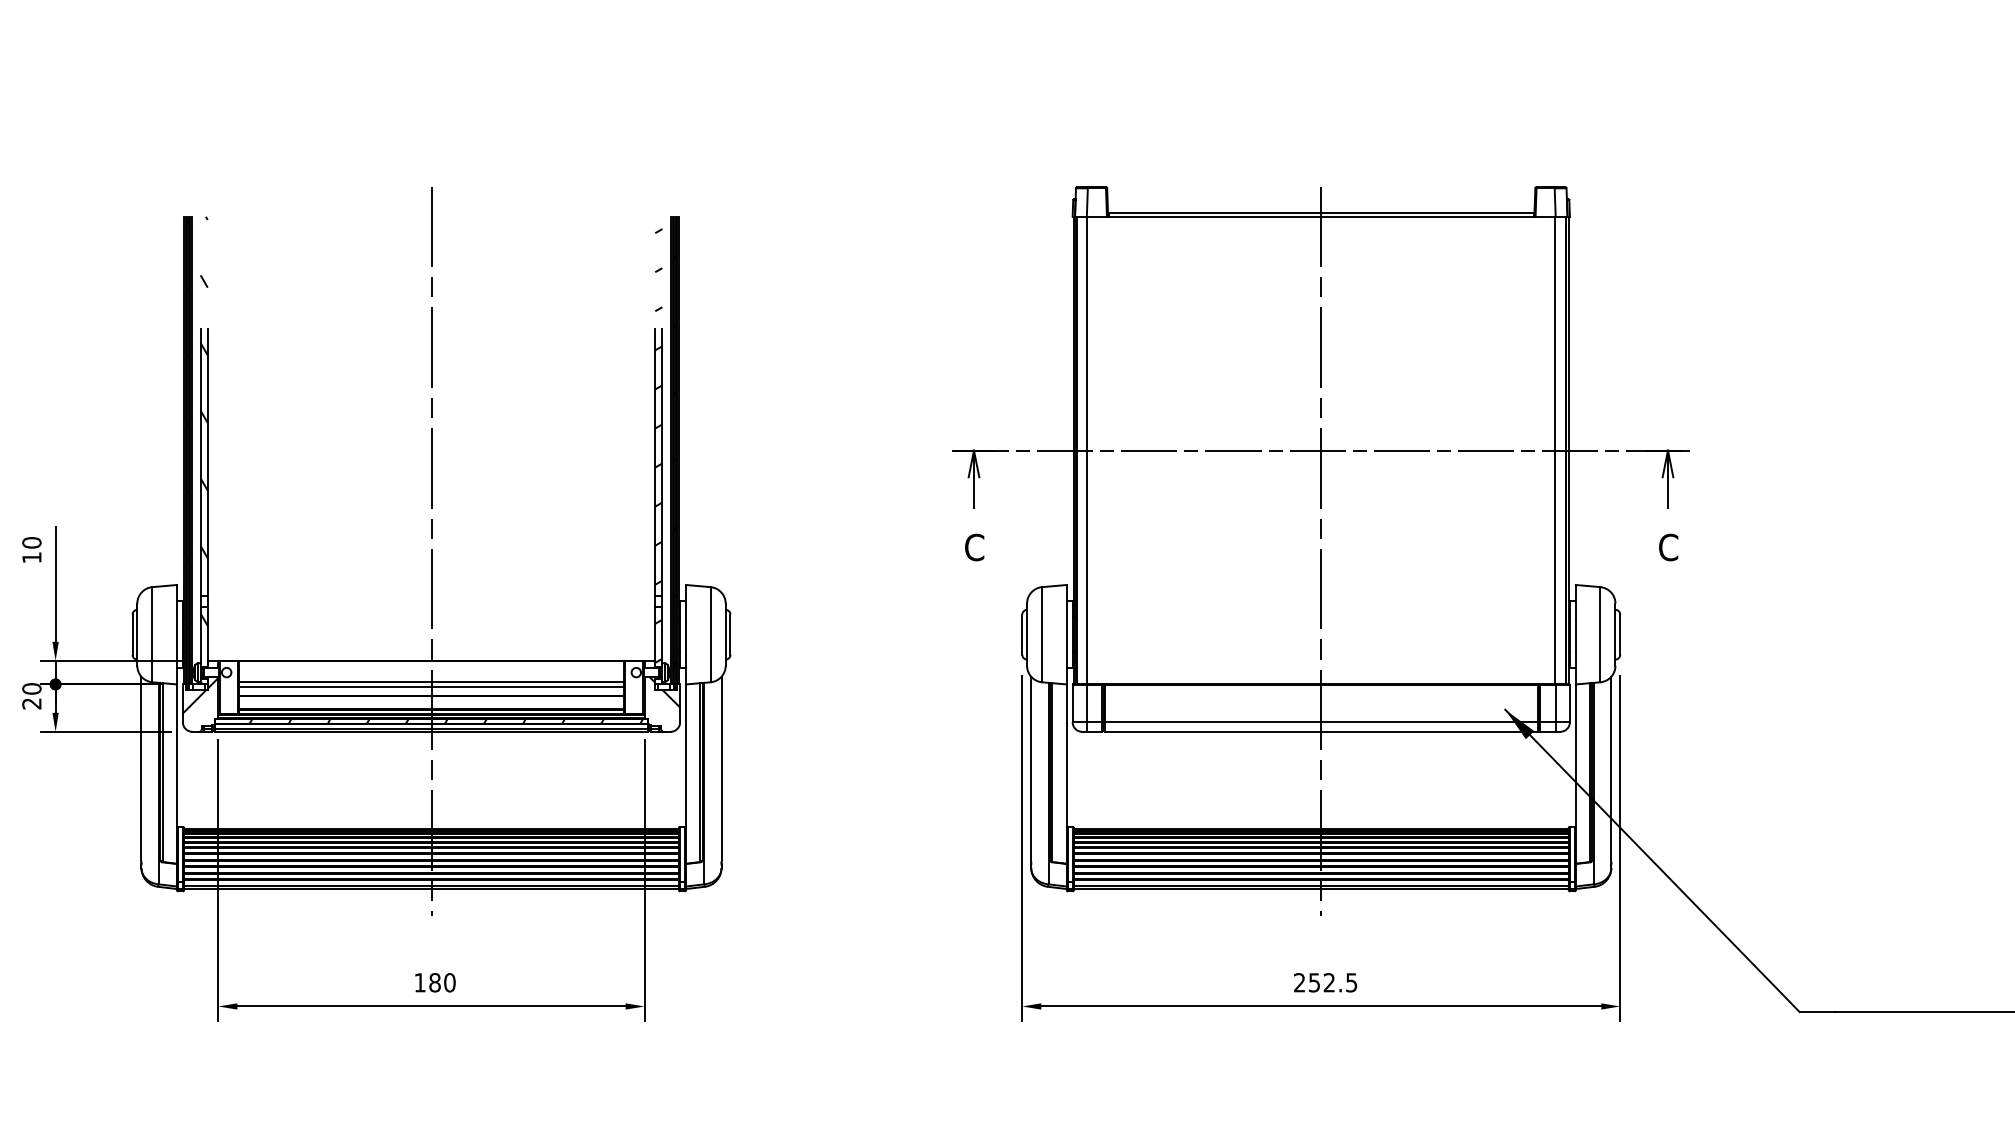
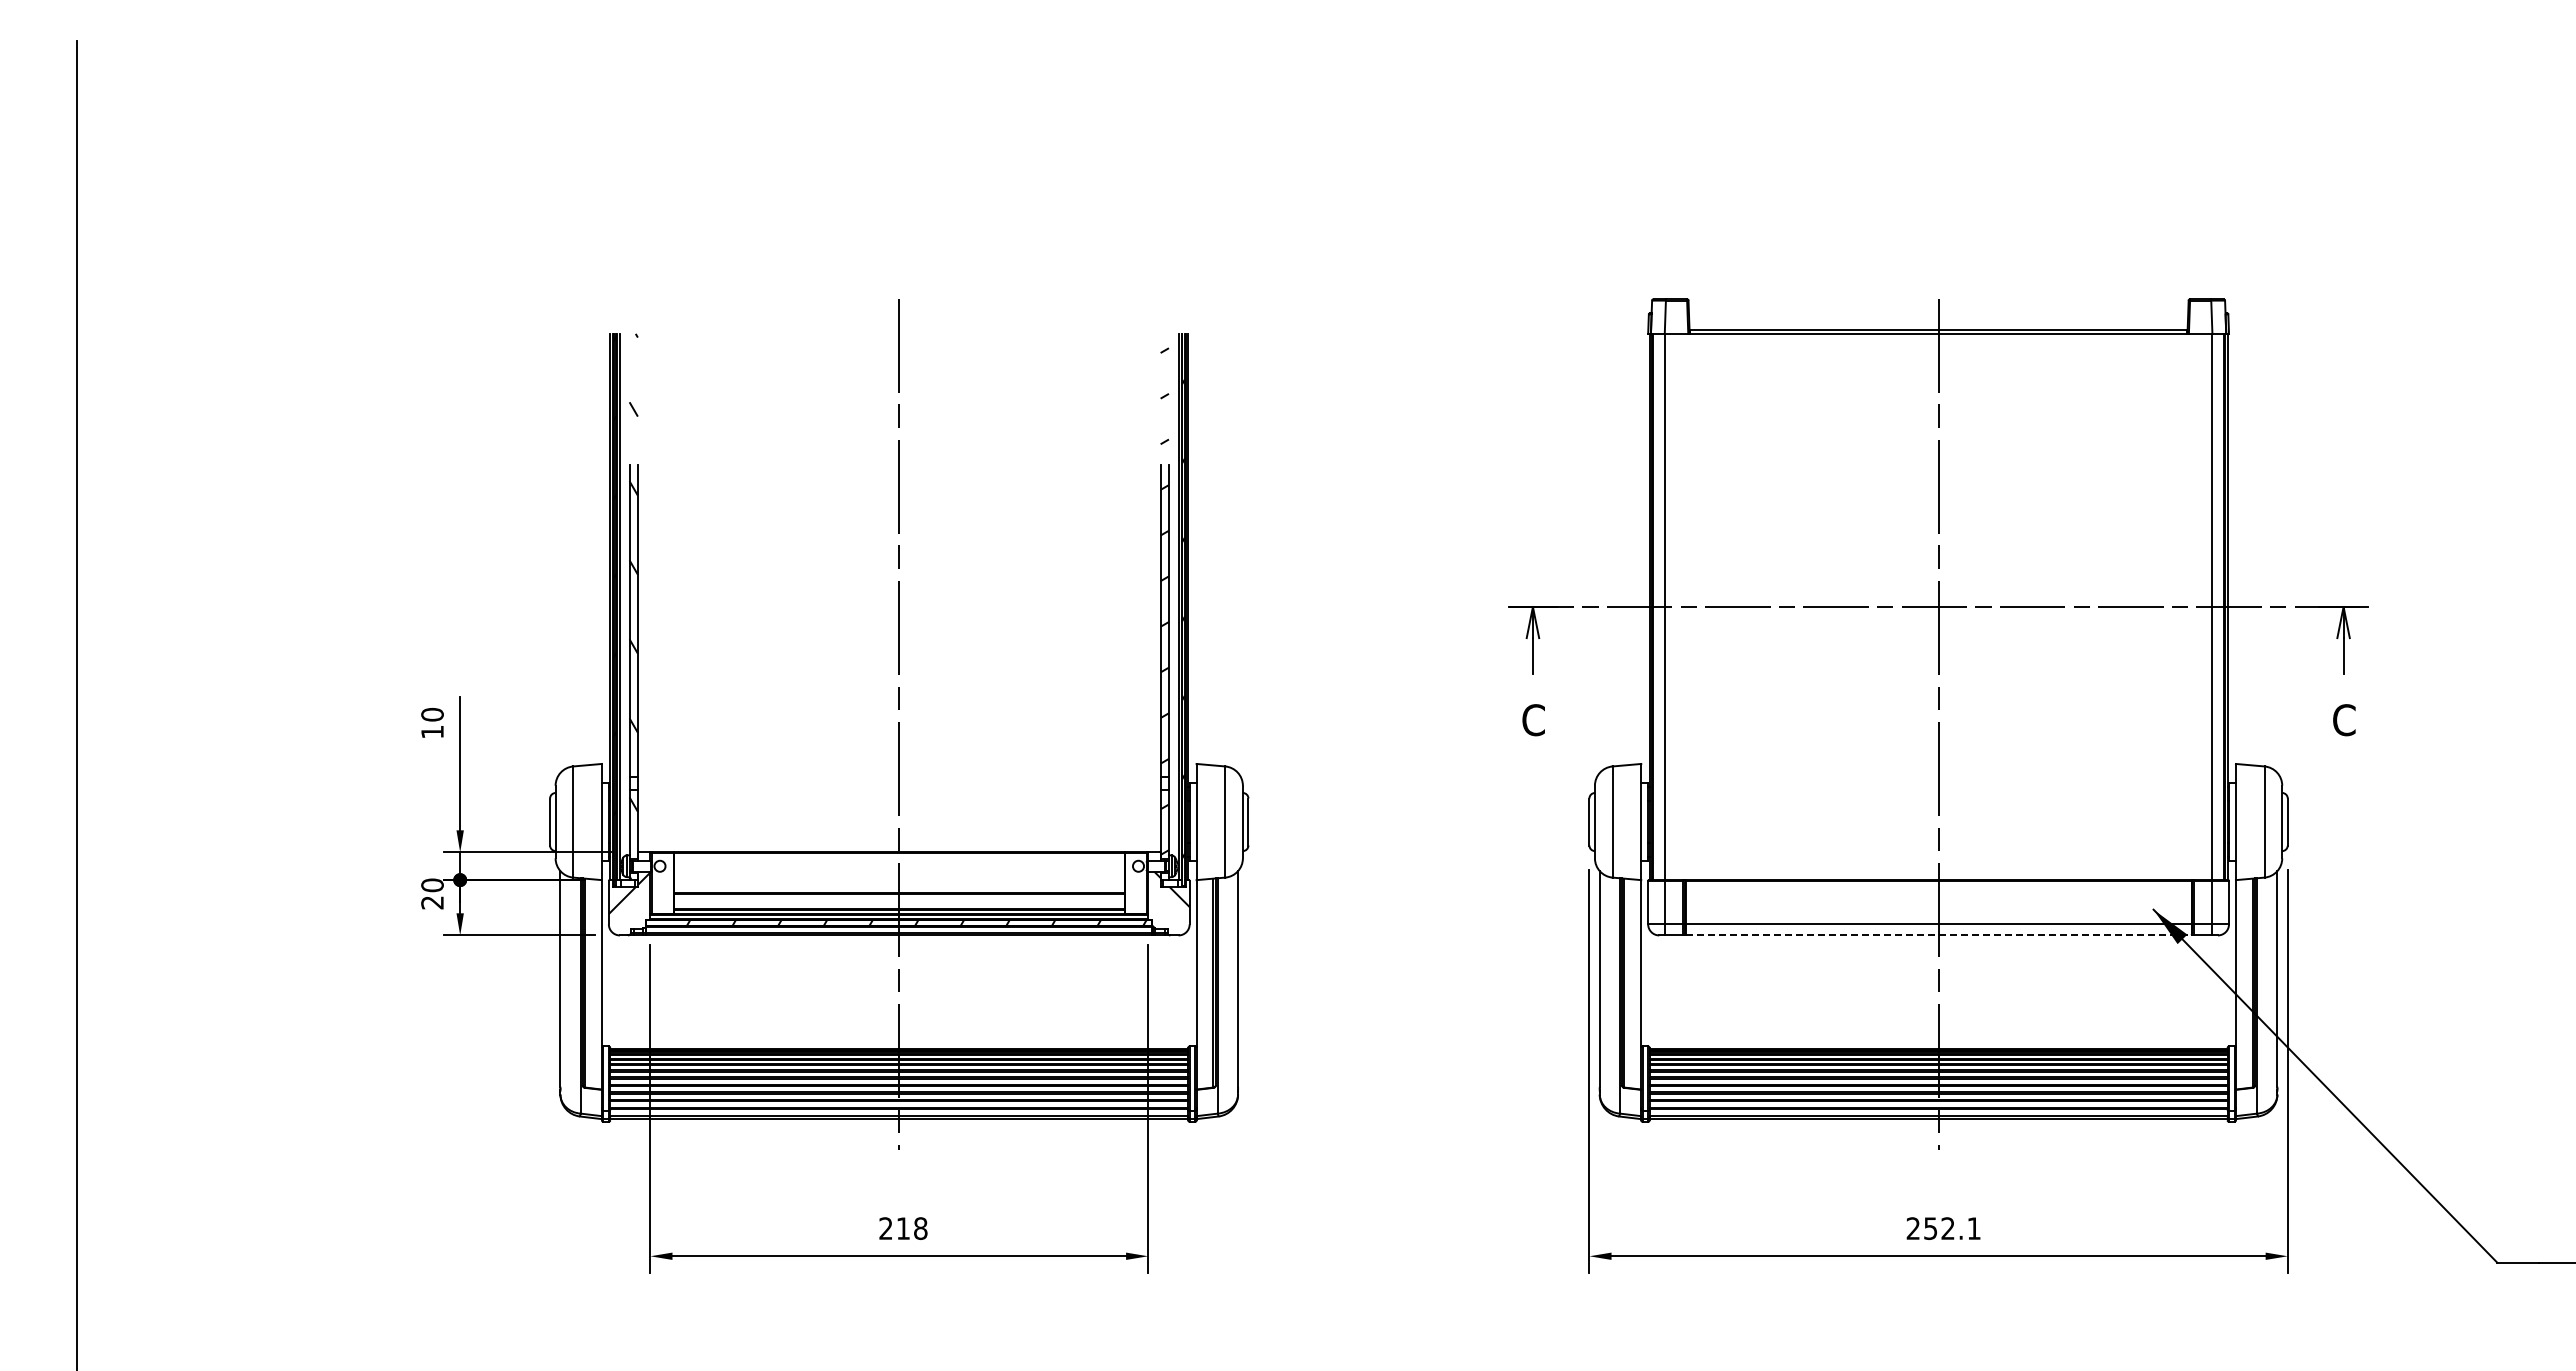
line: (430, 682) -> (898, 877), removed
line: (430, 686) -> (898, 882), removed
line: (1322, 731) -> (1939, 935), solid -> dashed
text: (435, 982) -> (903, 1228), 180 -> 218
text: (1351, 982) -> (1973, 1228), 252.5 -> 252.1

